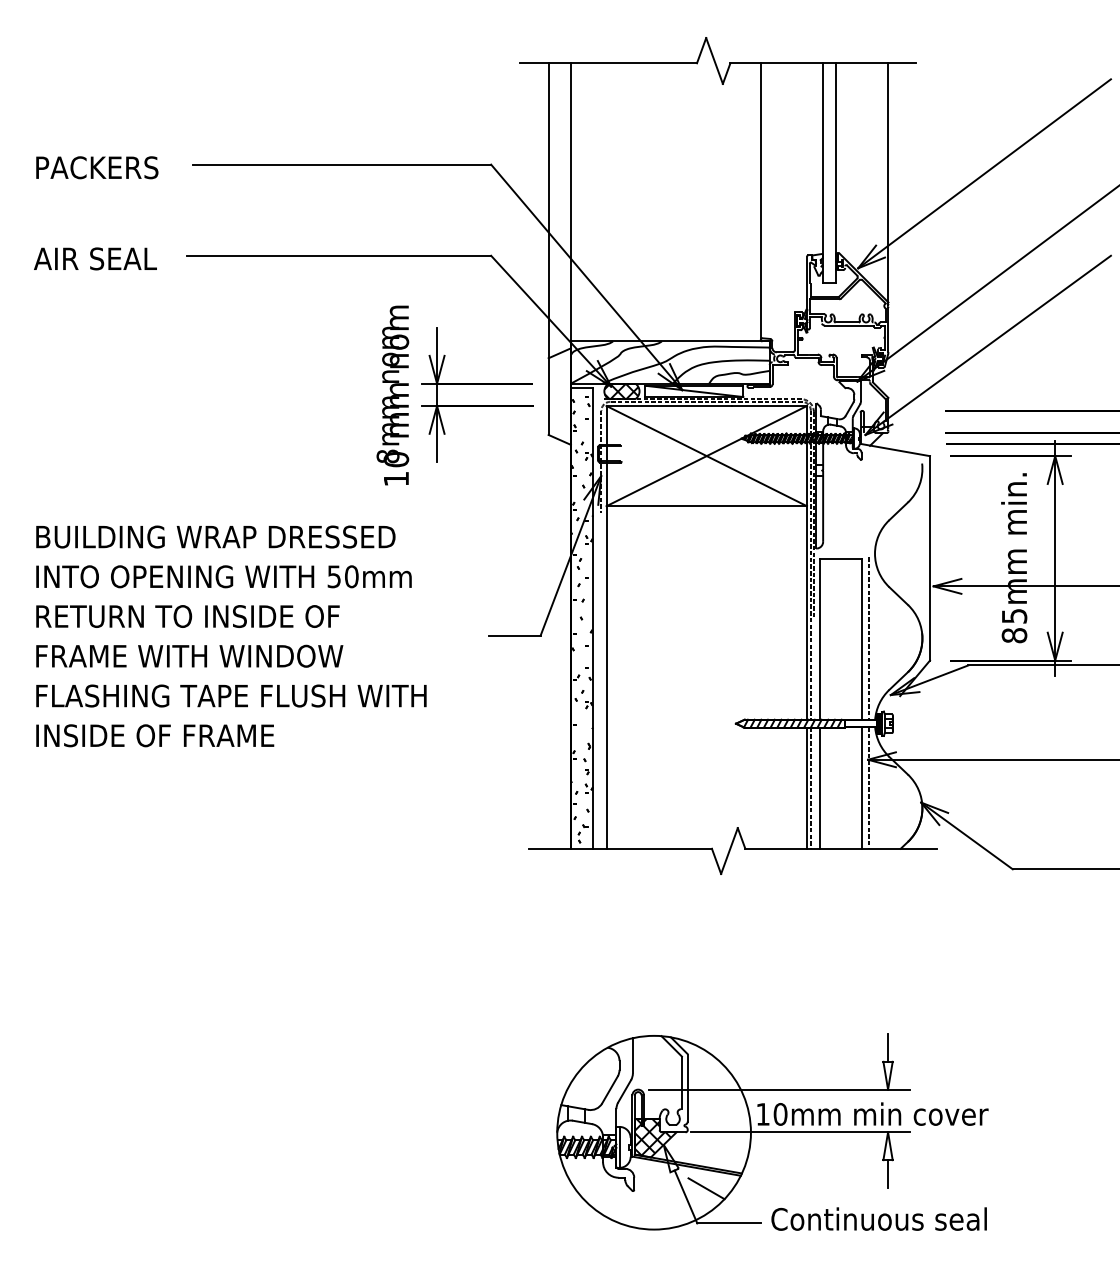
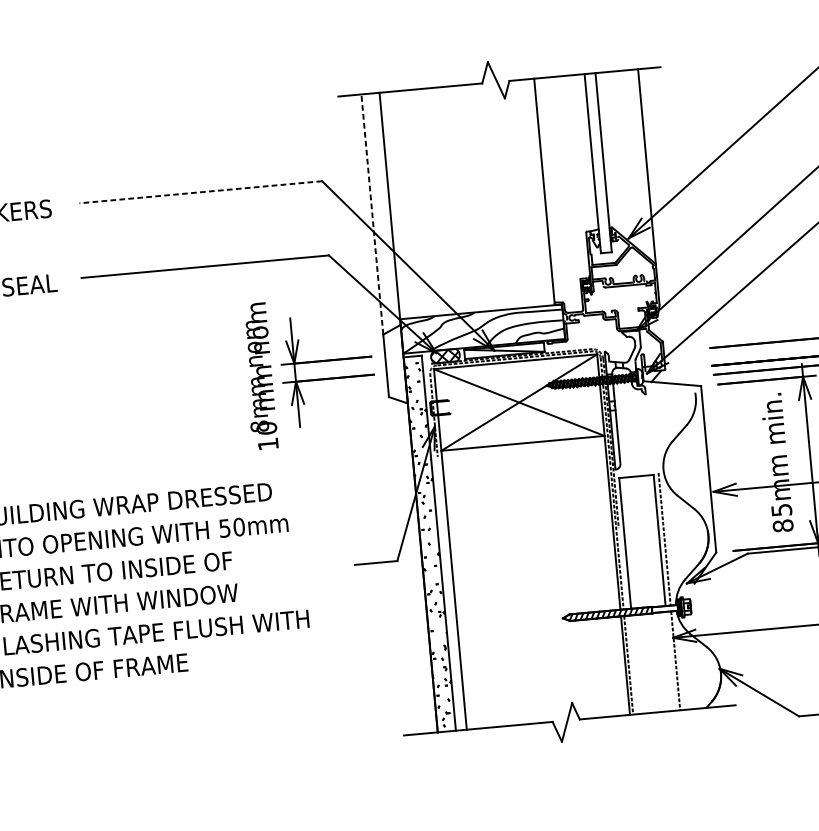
line: (341, 164) -> (200, 192), solid -> dashed
line: (548, 210) -> (372, 214), solid -> dashed
line: (820, 787) -> (636, 663), removed
line: (862, 787) -> (670, 660), removed

